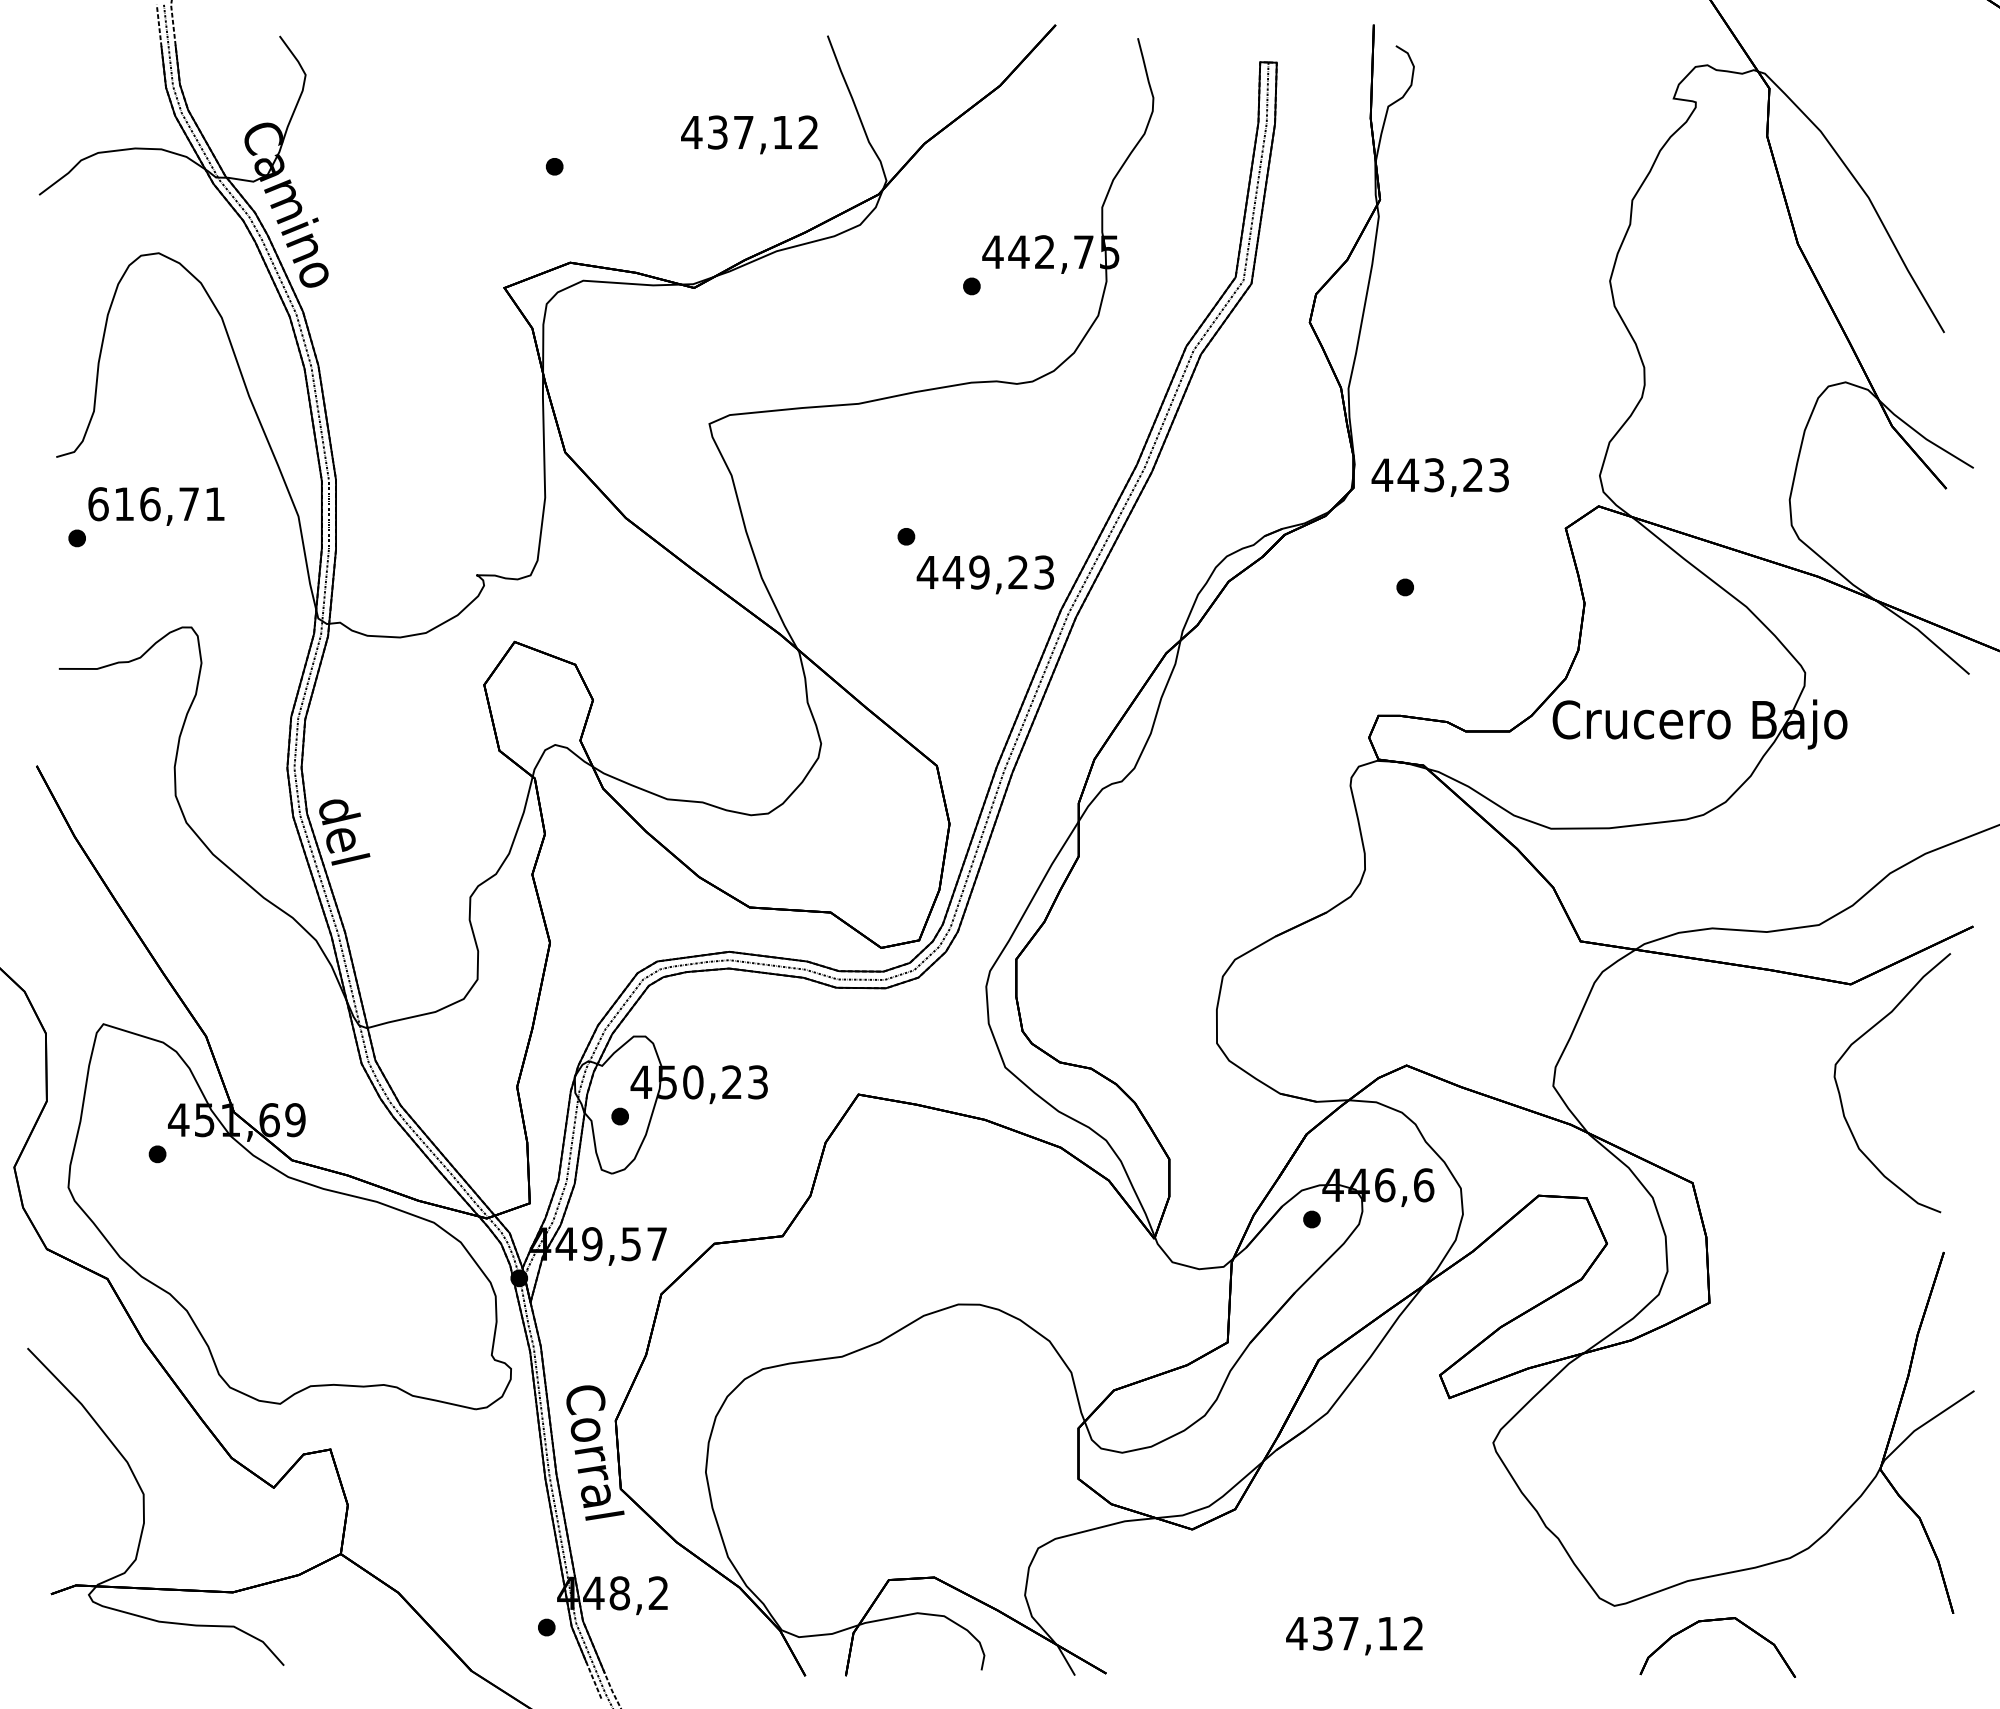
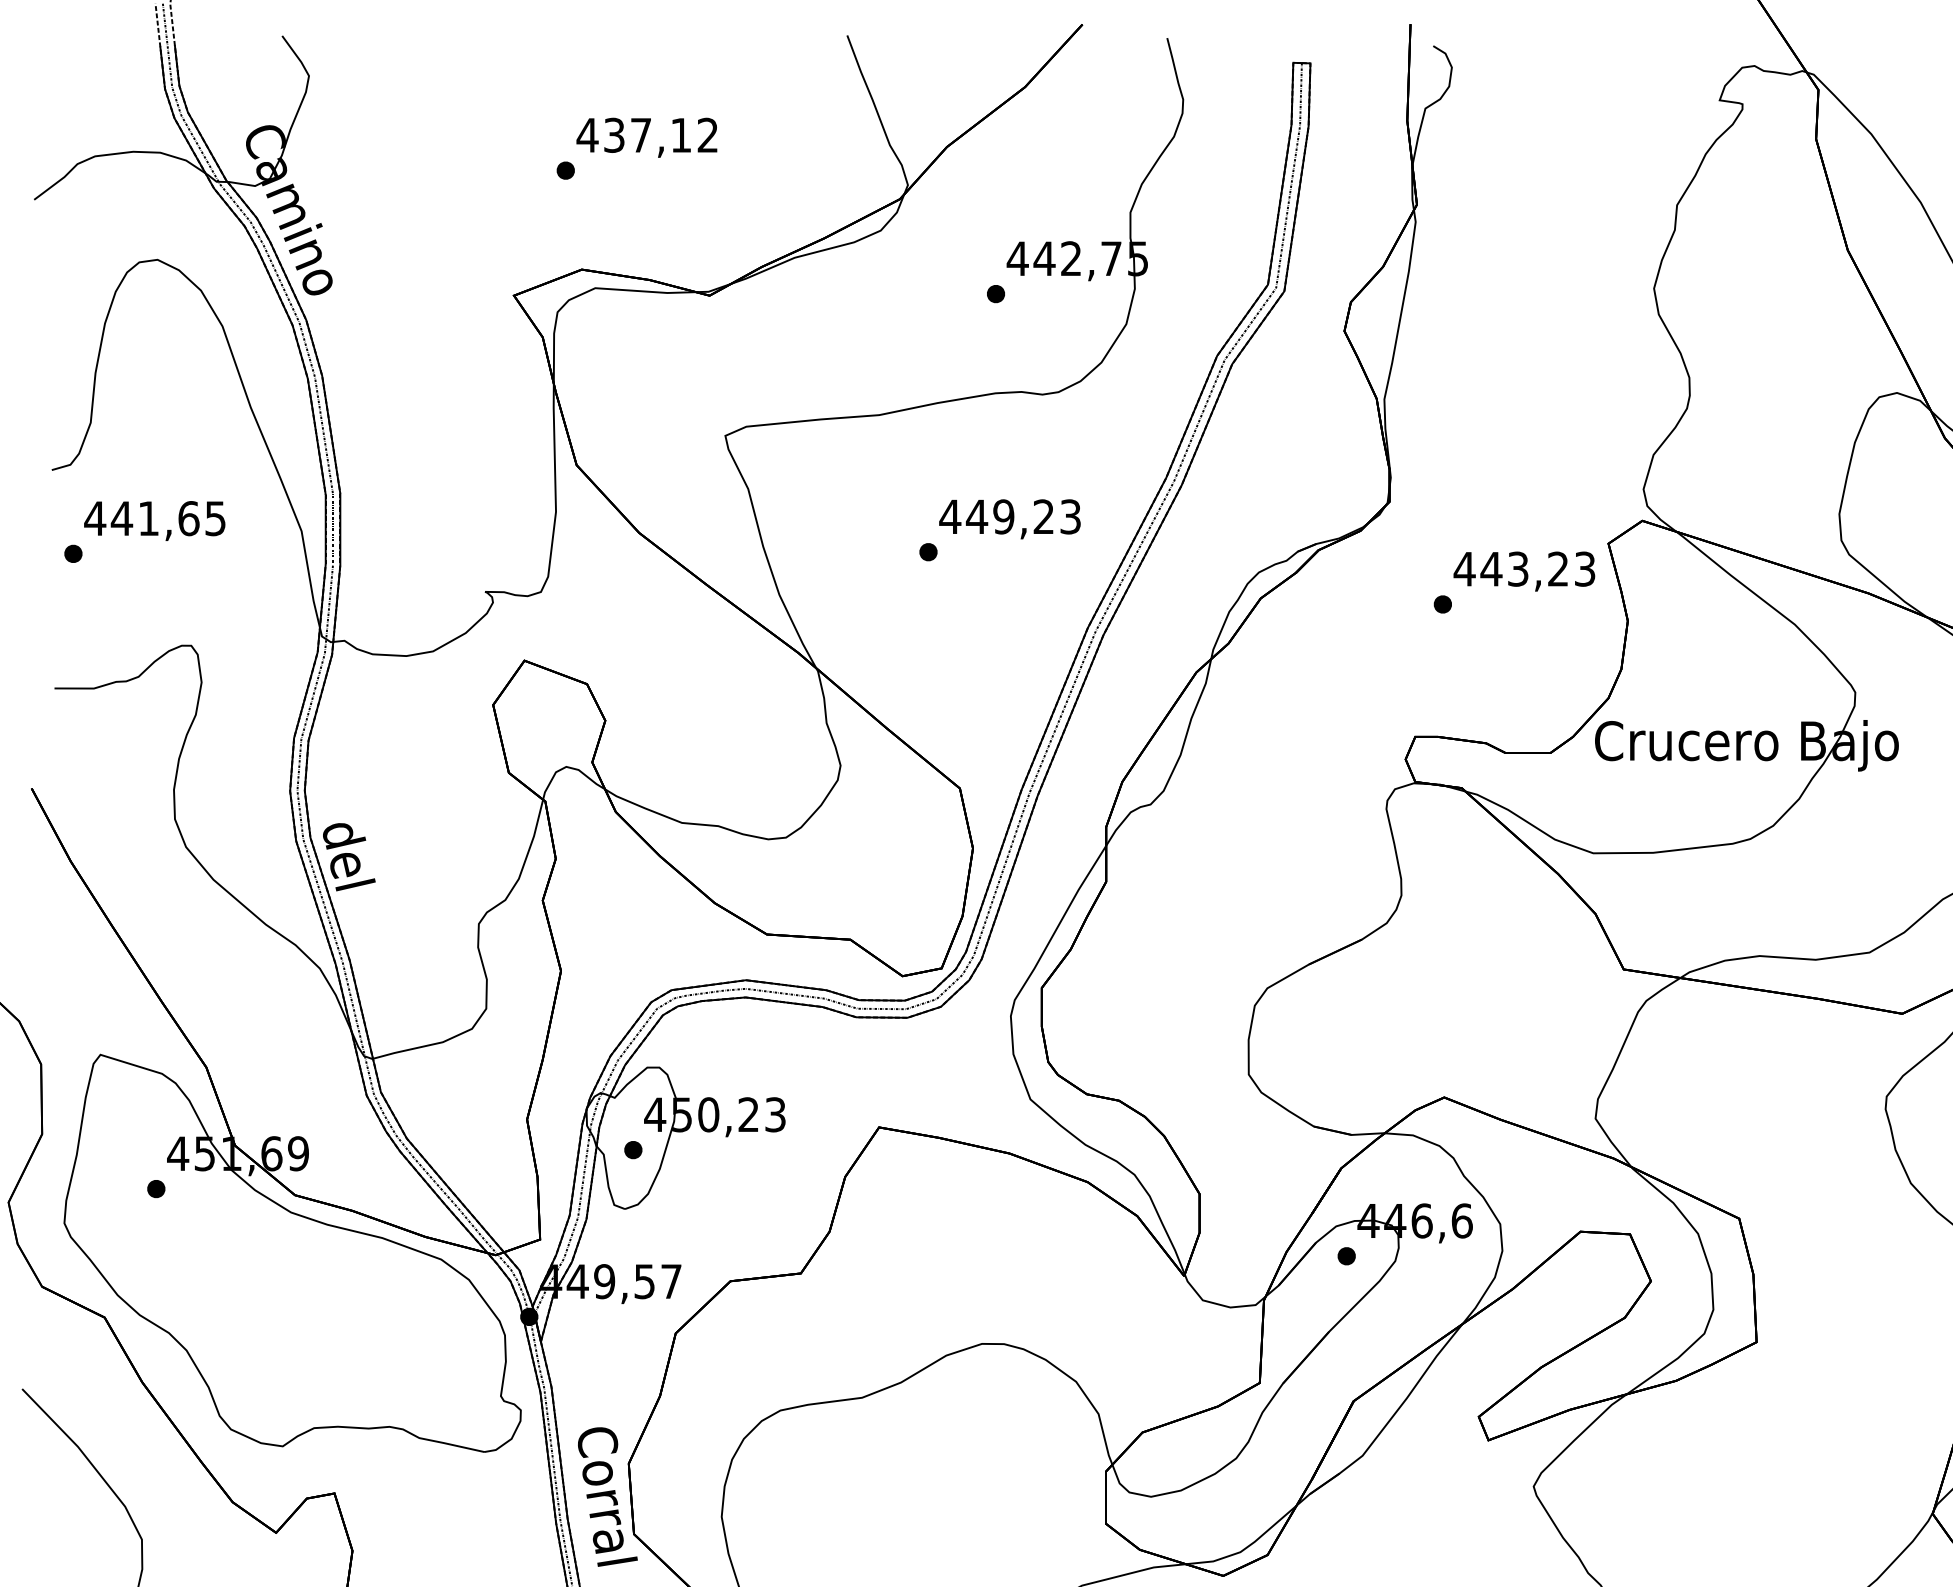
text: (749, 134) -> (647, 137), moved
text: (1439, 477) -> (1523, 571), moved
text: (155, 504) -> (154, 518), 616,71 -> 441,65
text: (984, 574) -> (1009, 518), moved

